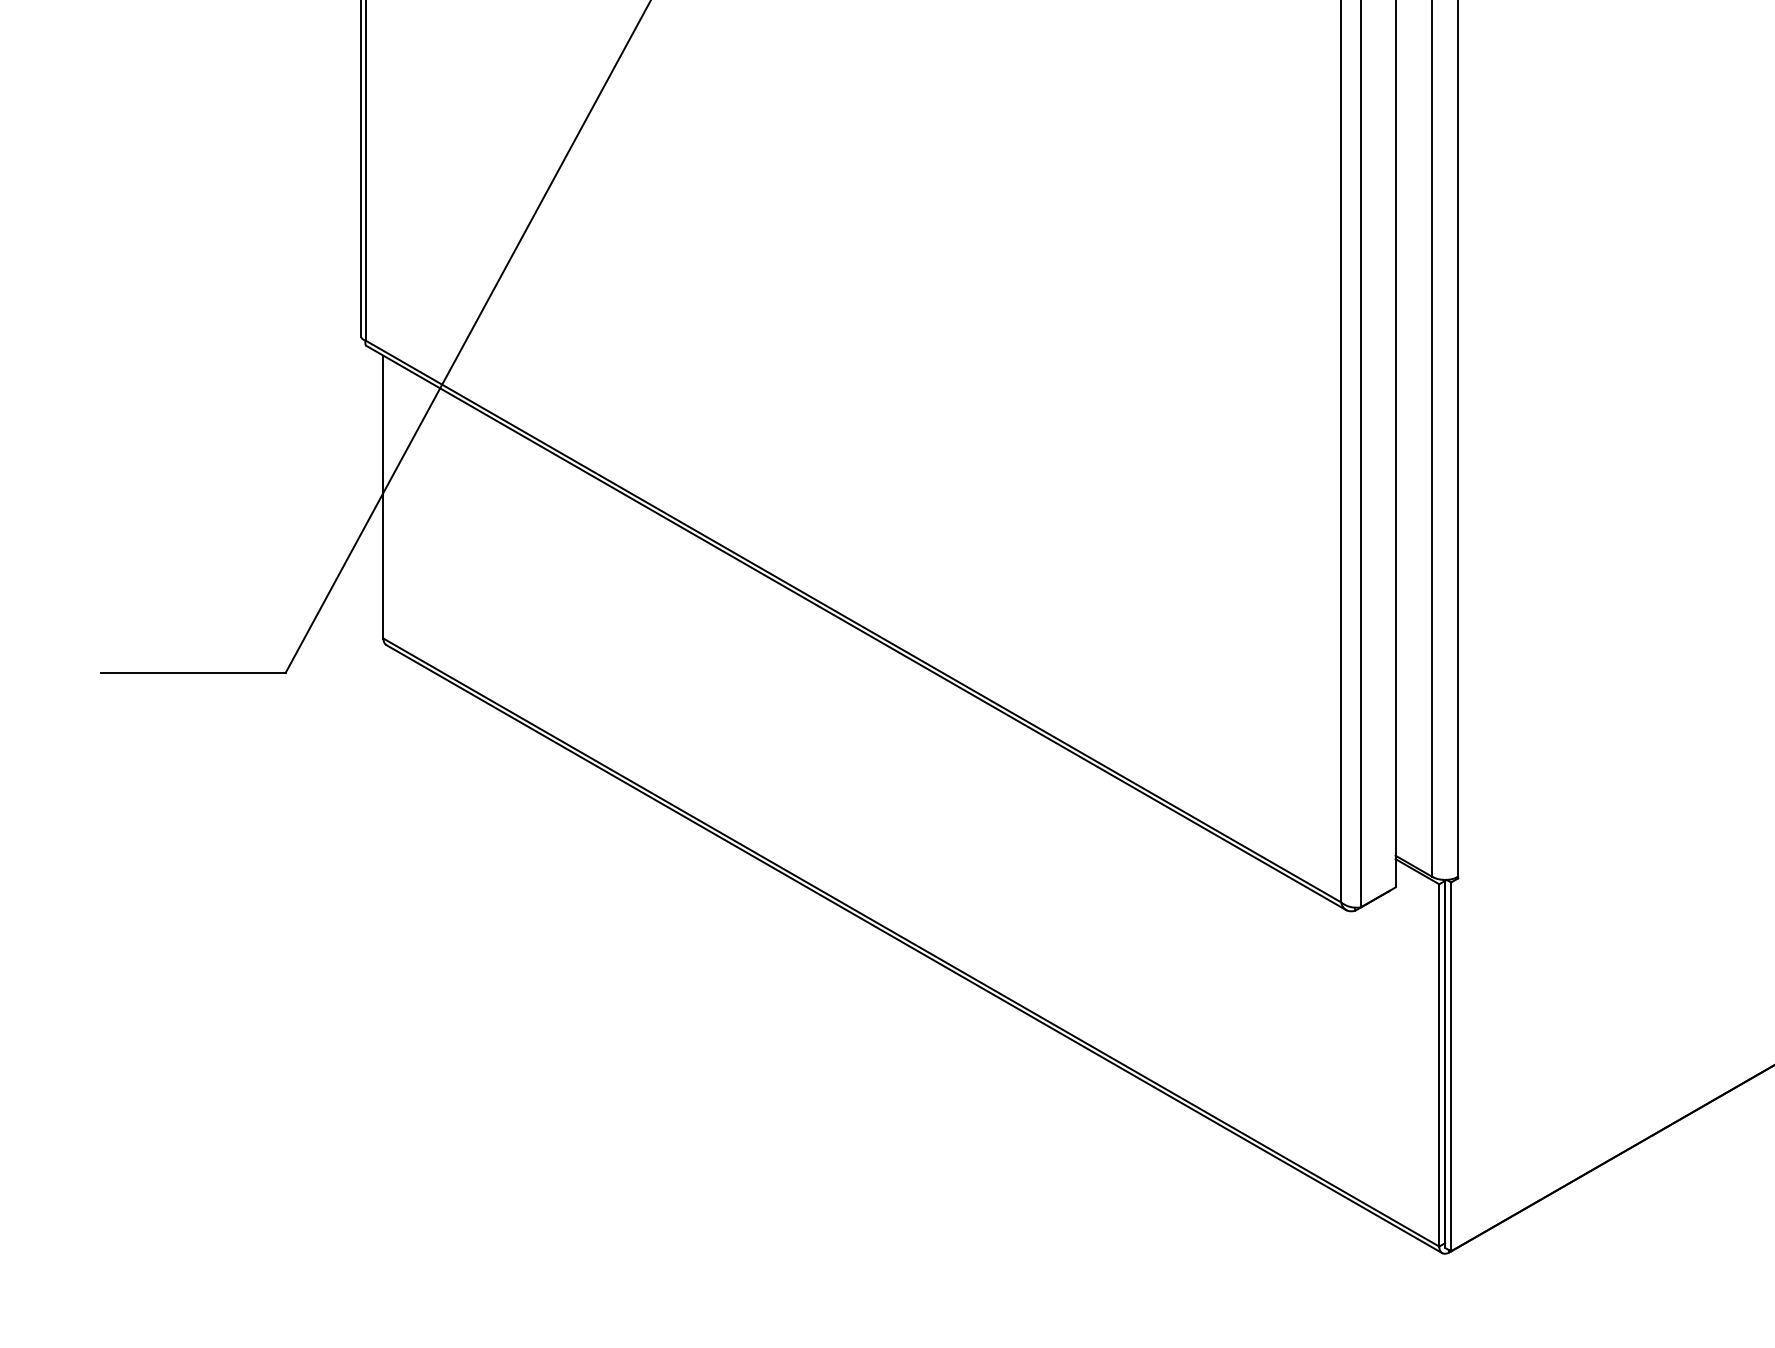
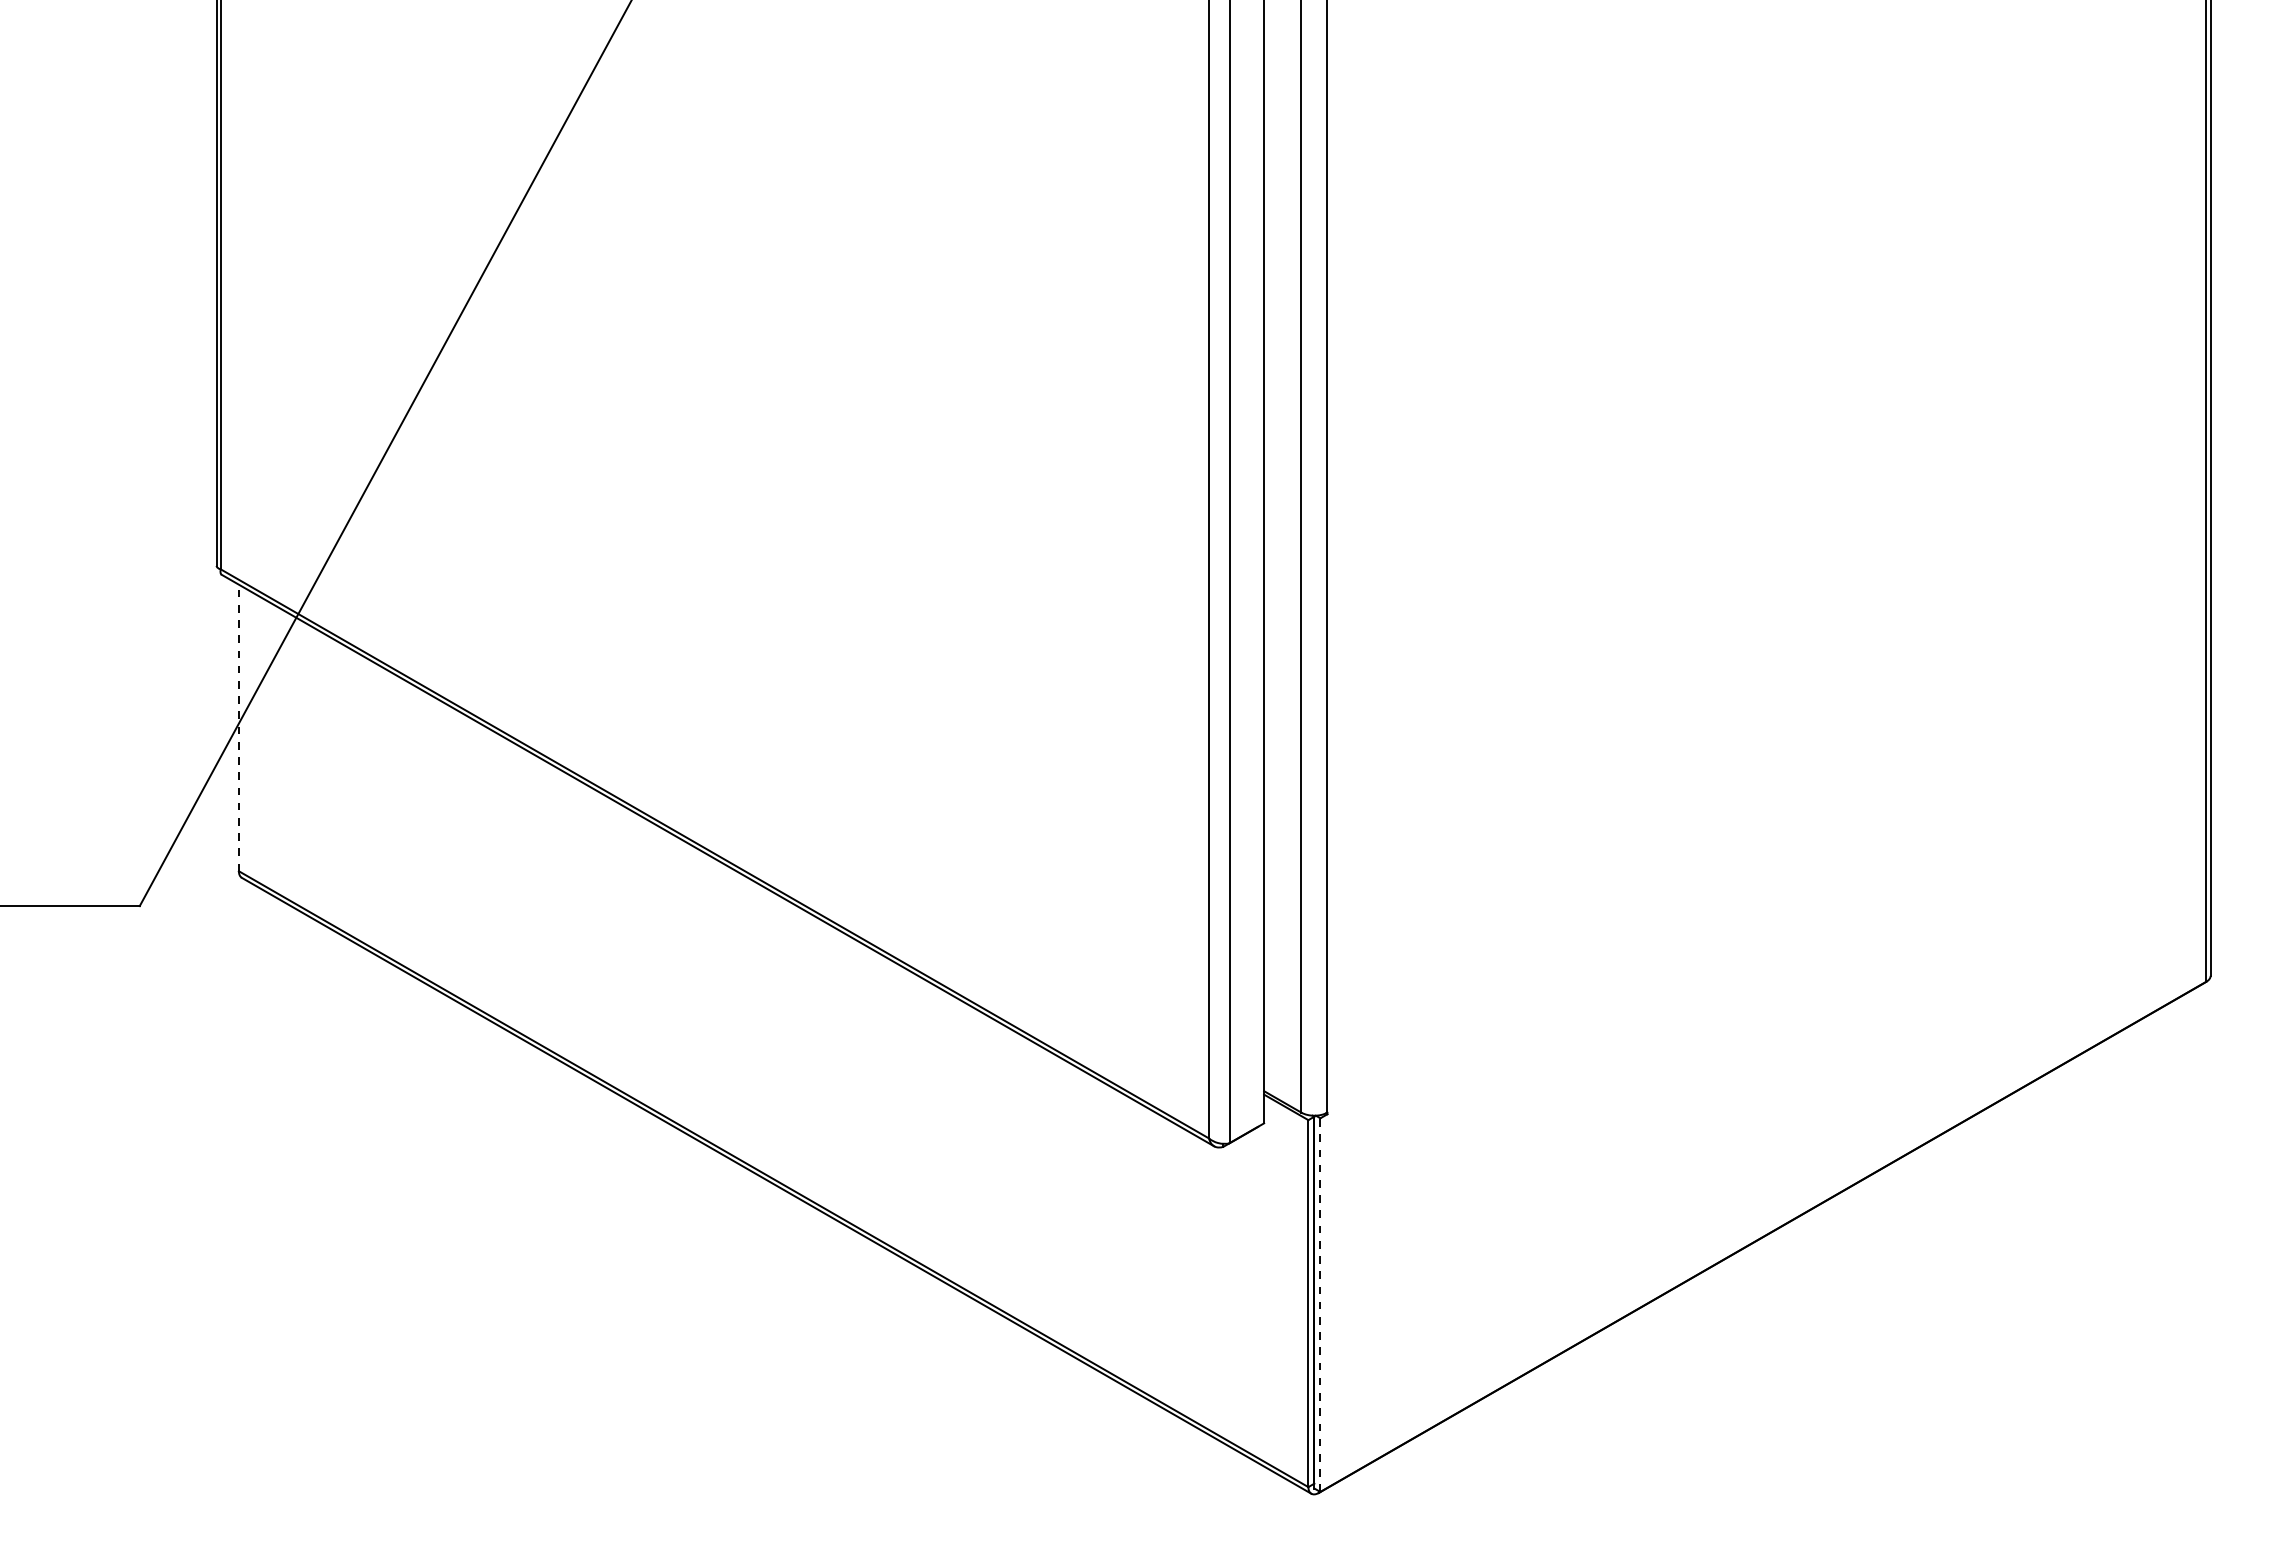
line: (383, 496) -> (238, 727), solid -> dashed
line: (1451, 1067) -> (1320, 1305), solid -> dashed

